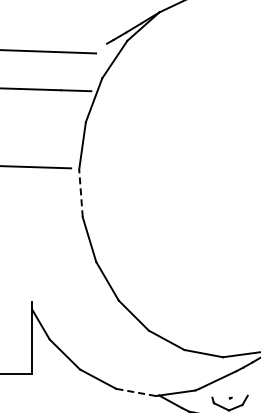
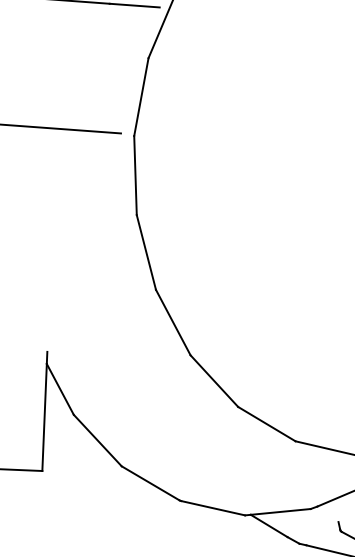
line: (80, 193) -> (134, 175), dashed -> solid
line: (136, 392) -> (213, 508), dashed -> solid

